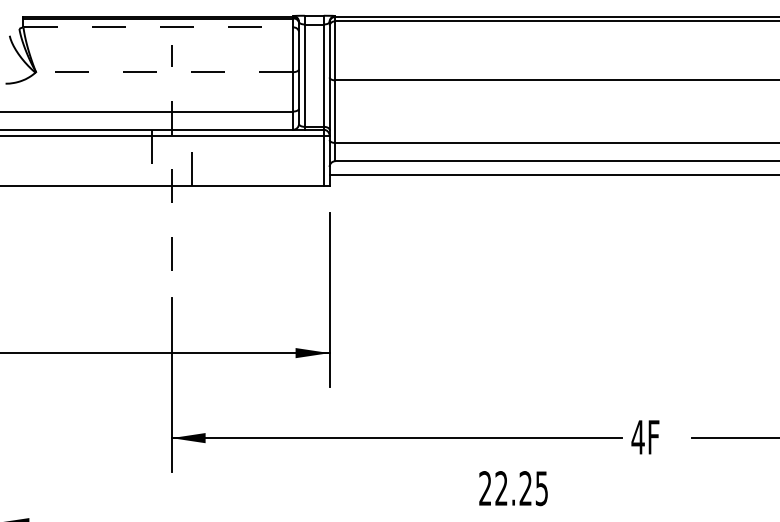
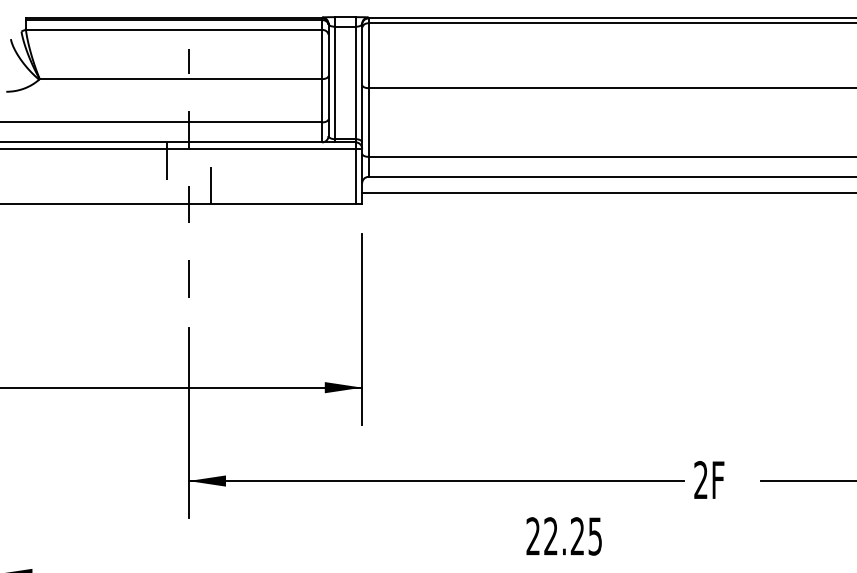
line: (158, 27) -> (174, 30), dashed -> solid
line: (164, 72) -> (180, 79), dashed -> solid
text: (637, 436) -> (700, 479), 4F -> 2F

